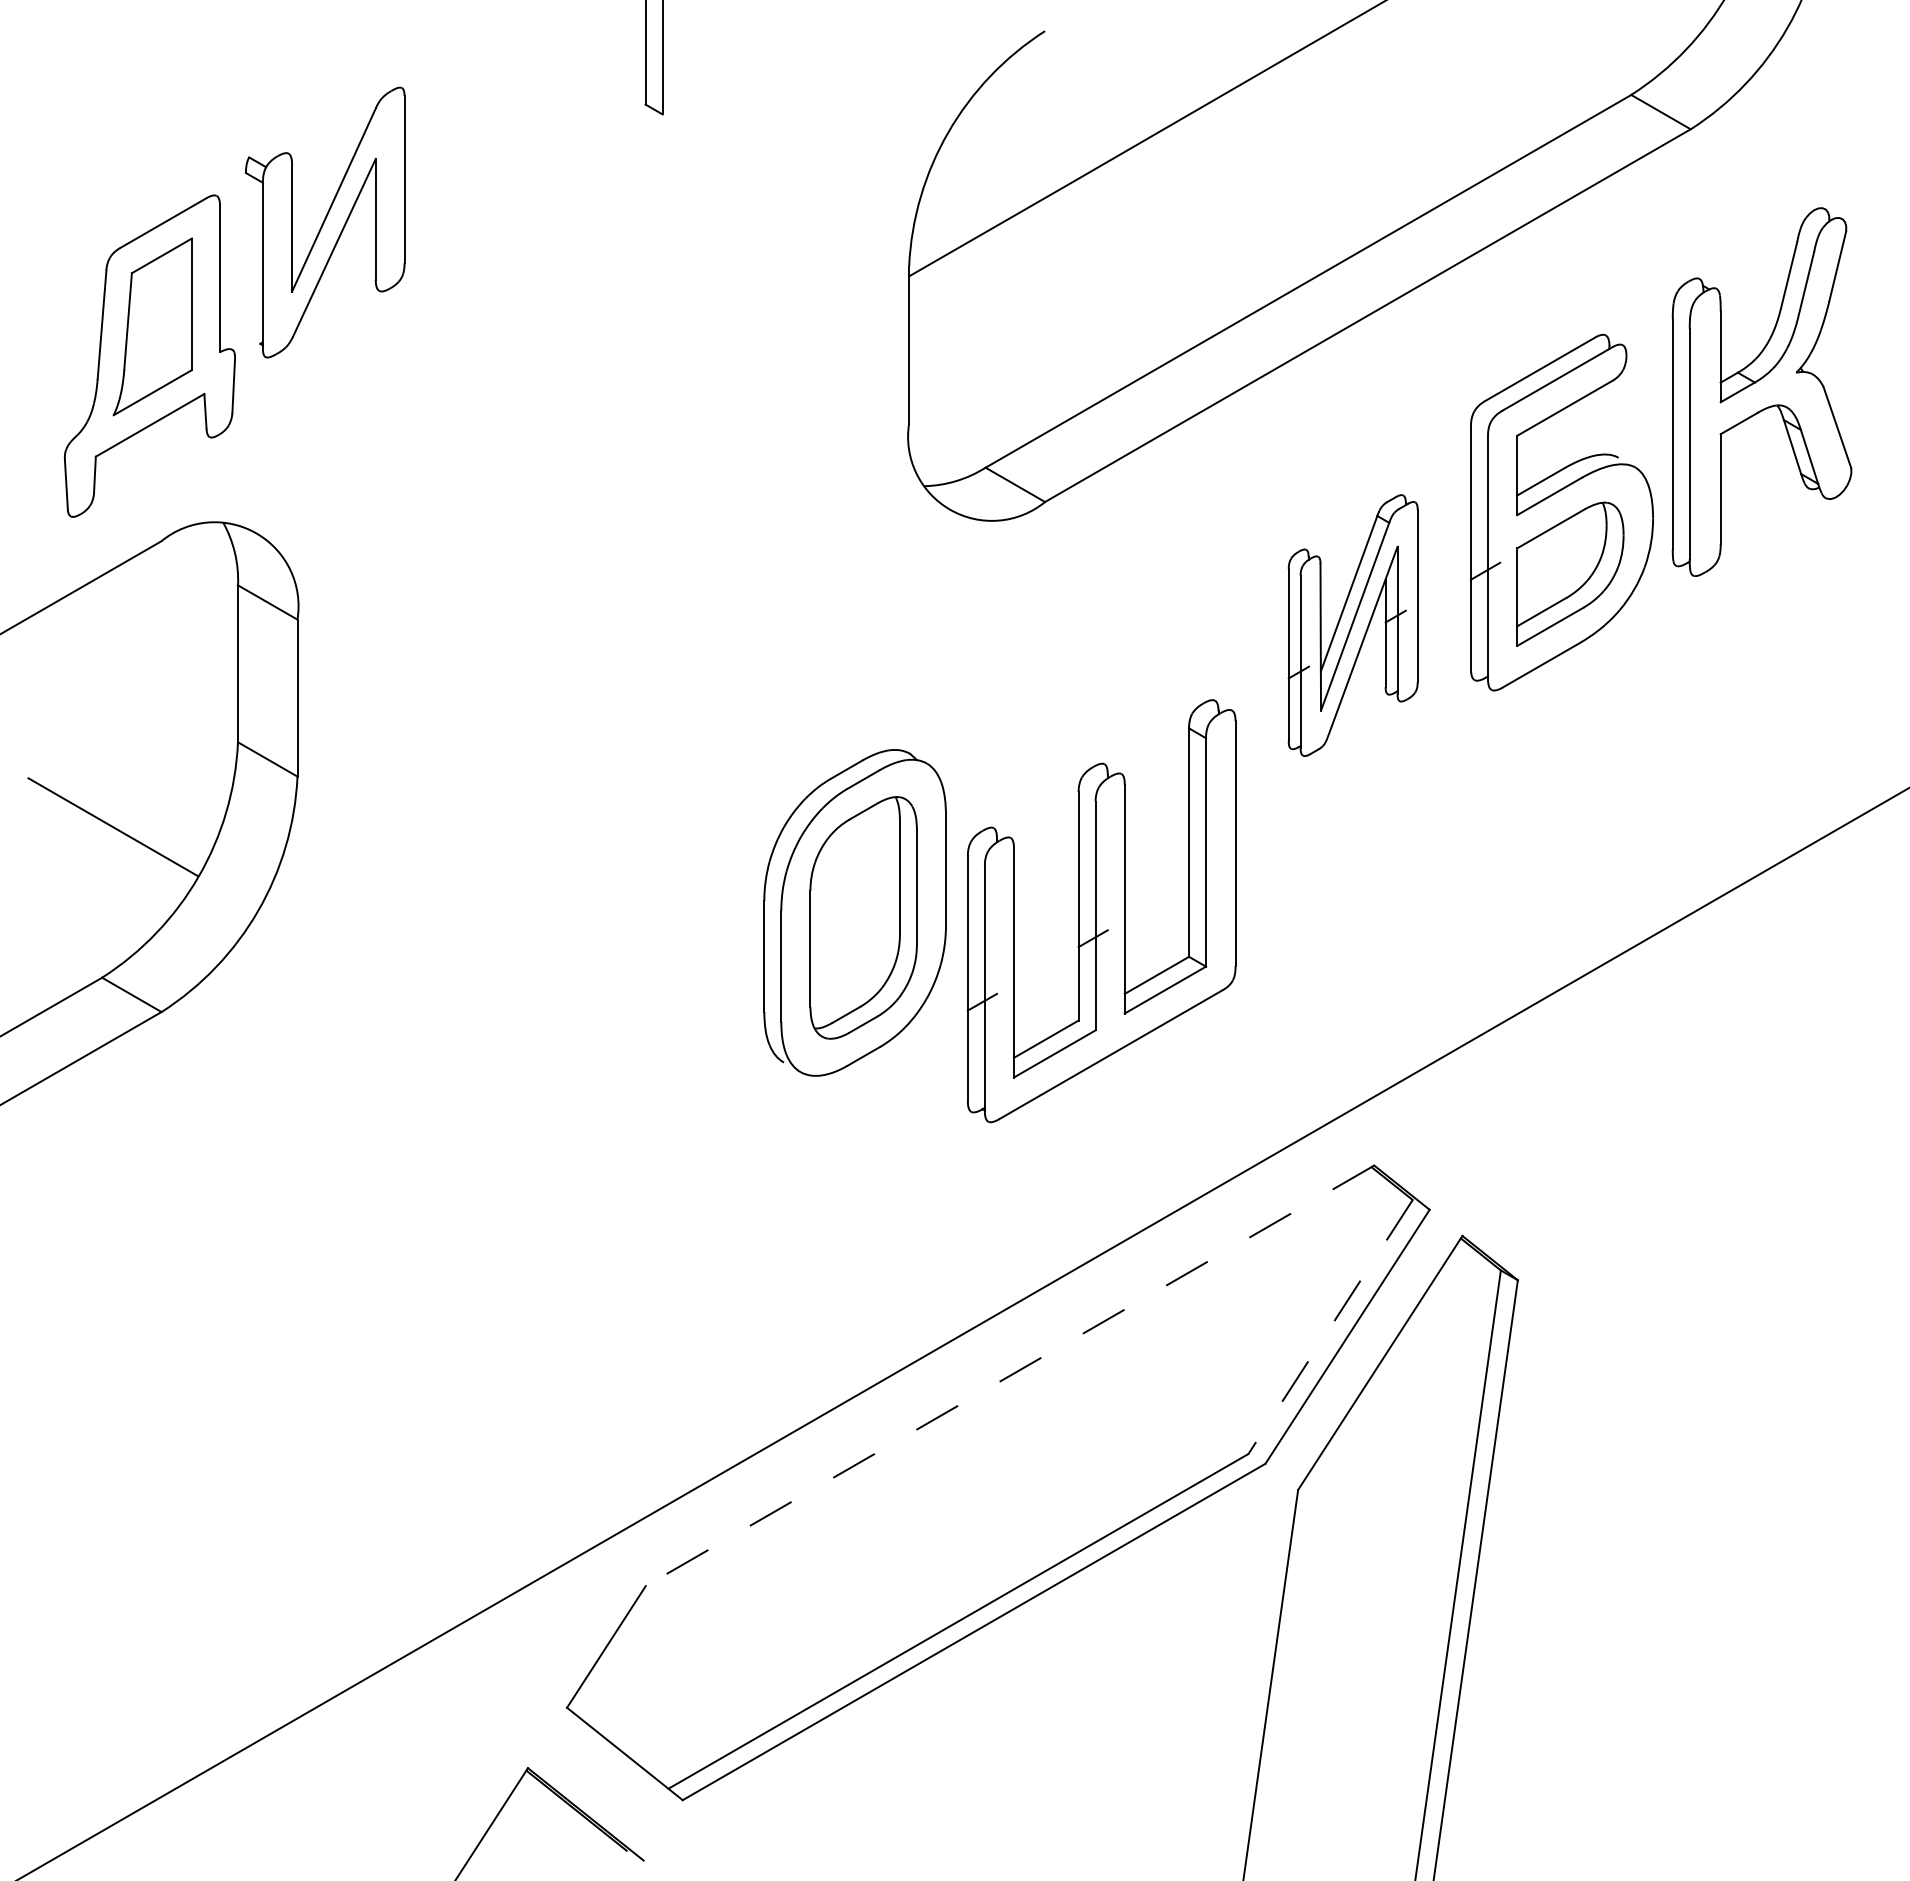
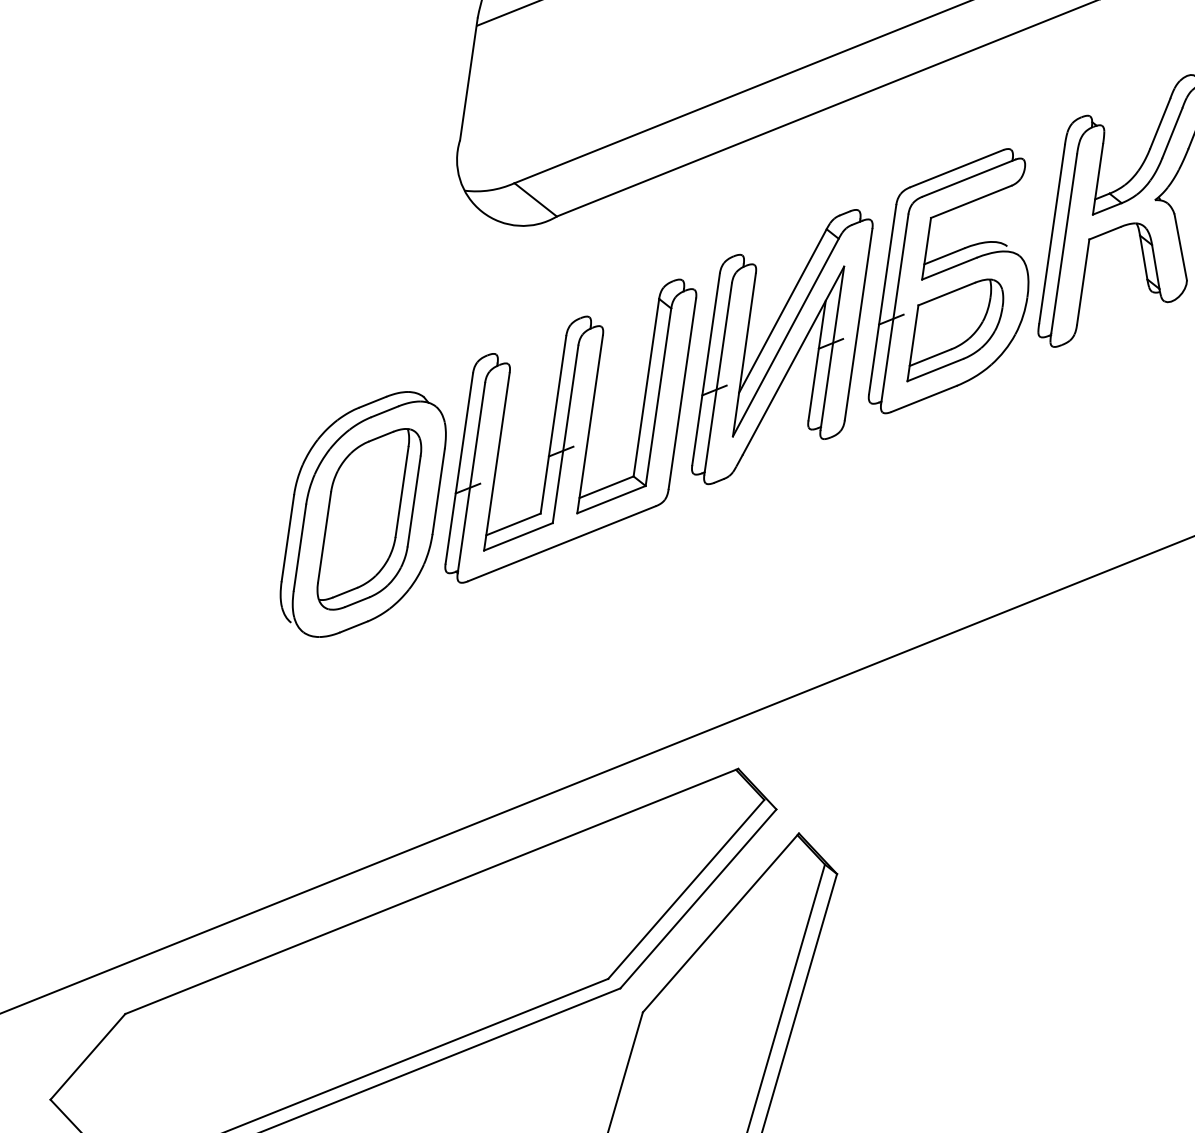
part: (1353, 625) -> (782, 346), size x1.43
part: (1101, 911) -> (570, 431), moved
line: (1330, 1327) -> (686, 889), dashed -> solid
line: (1010, 1375) -> (432, 891), dashed -> solid

